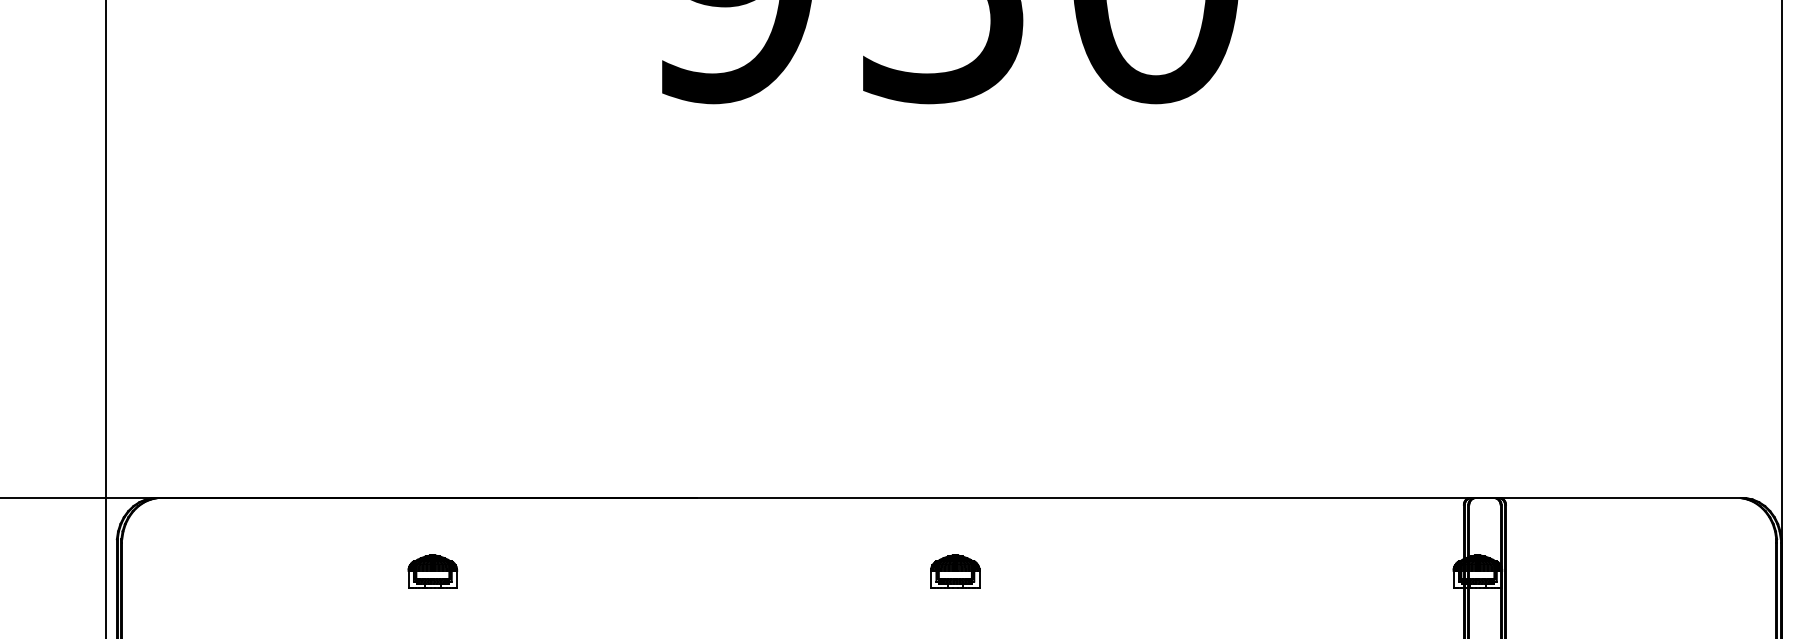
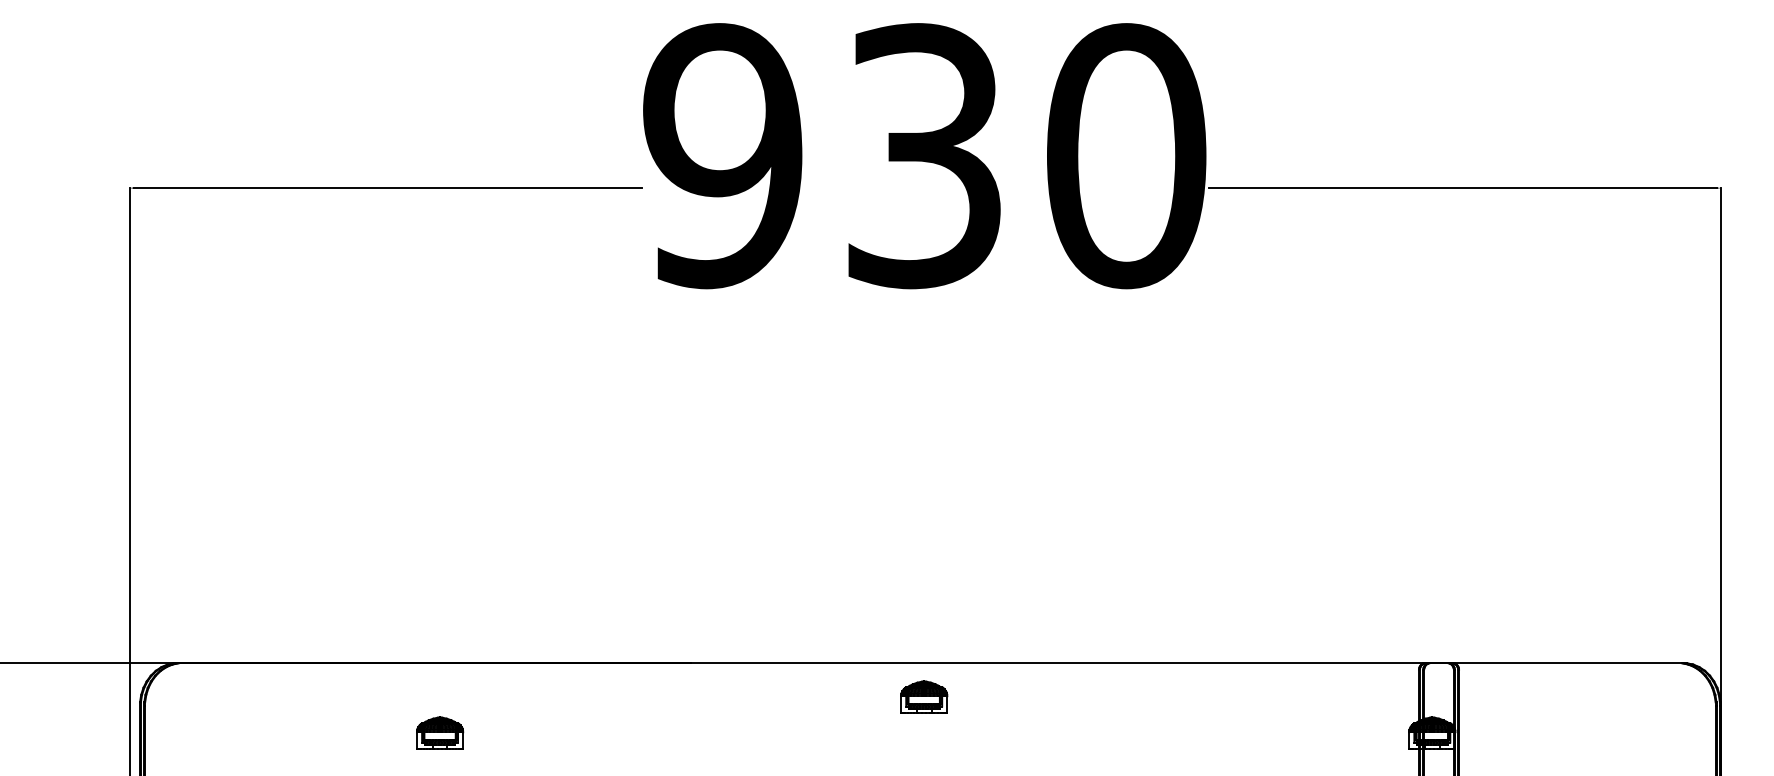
part: (955, 571) -> (924, 696), moved

